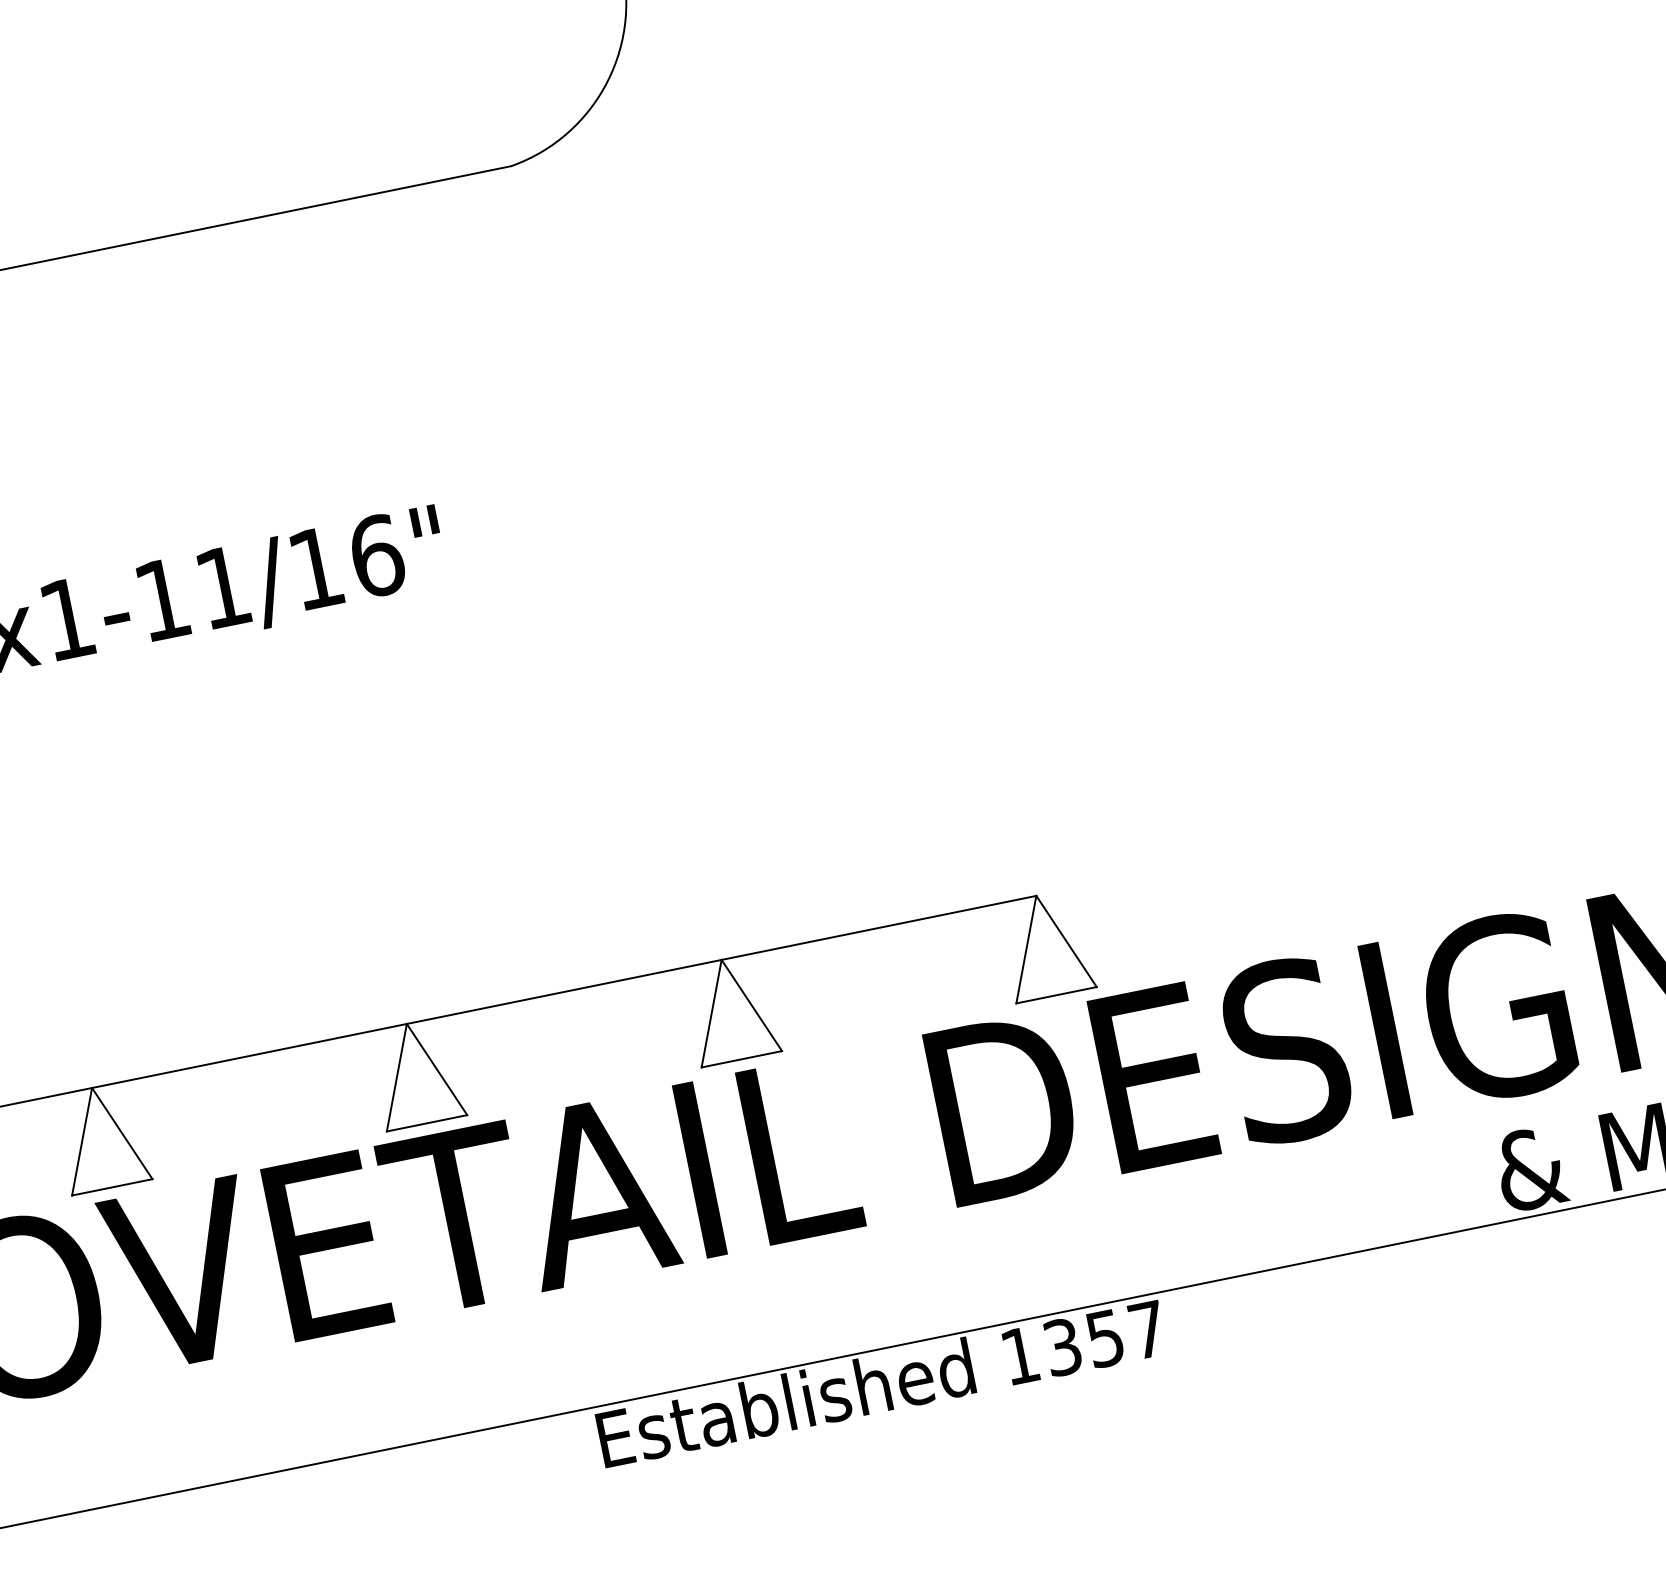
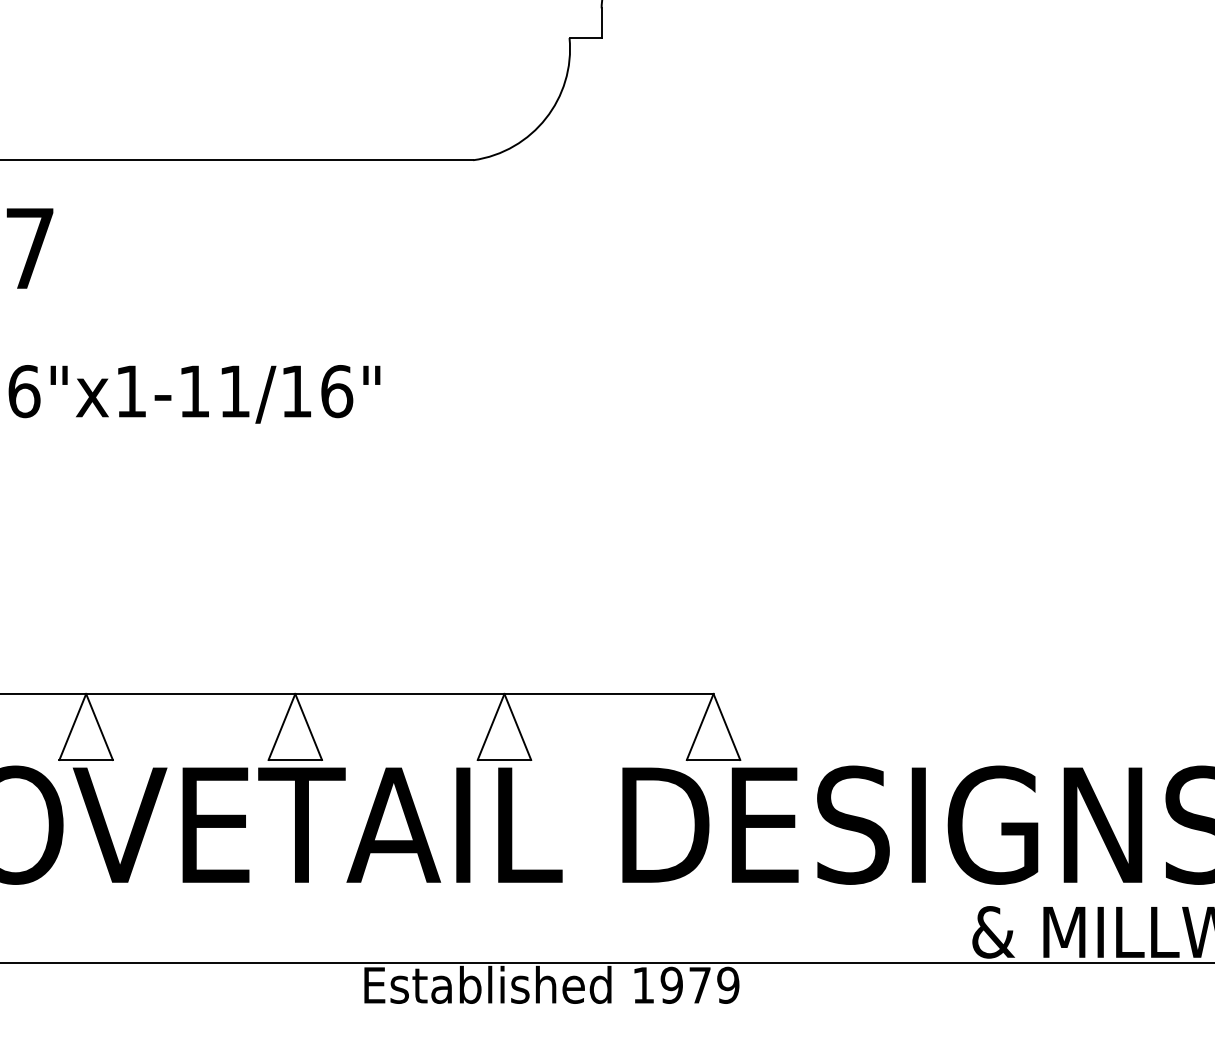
text: (1104, 1337) -> (699, 984), 1357 -> 1979

